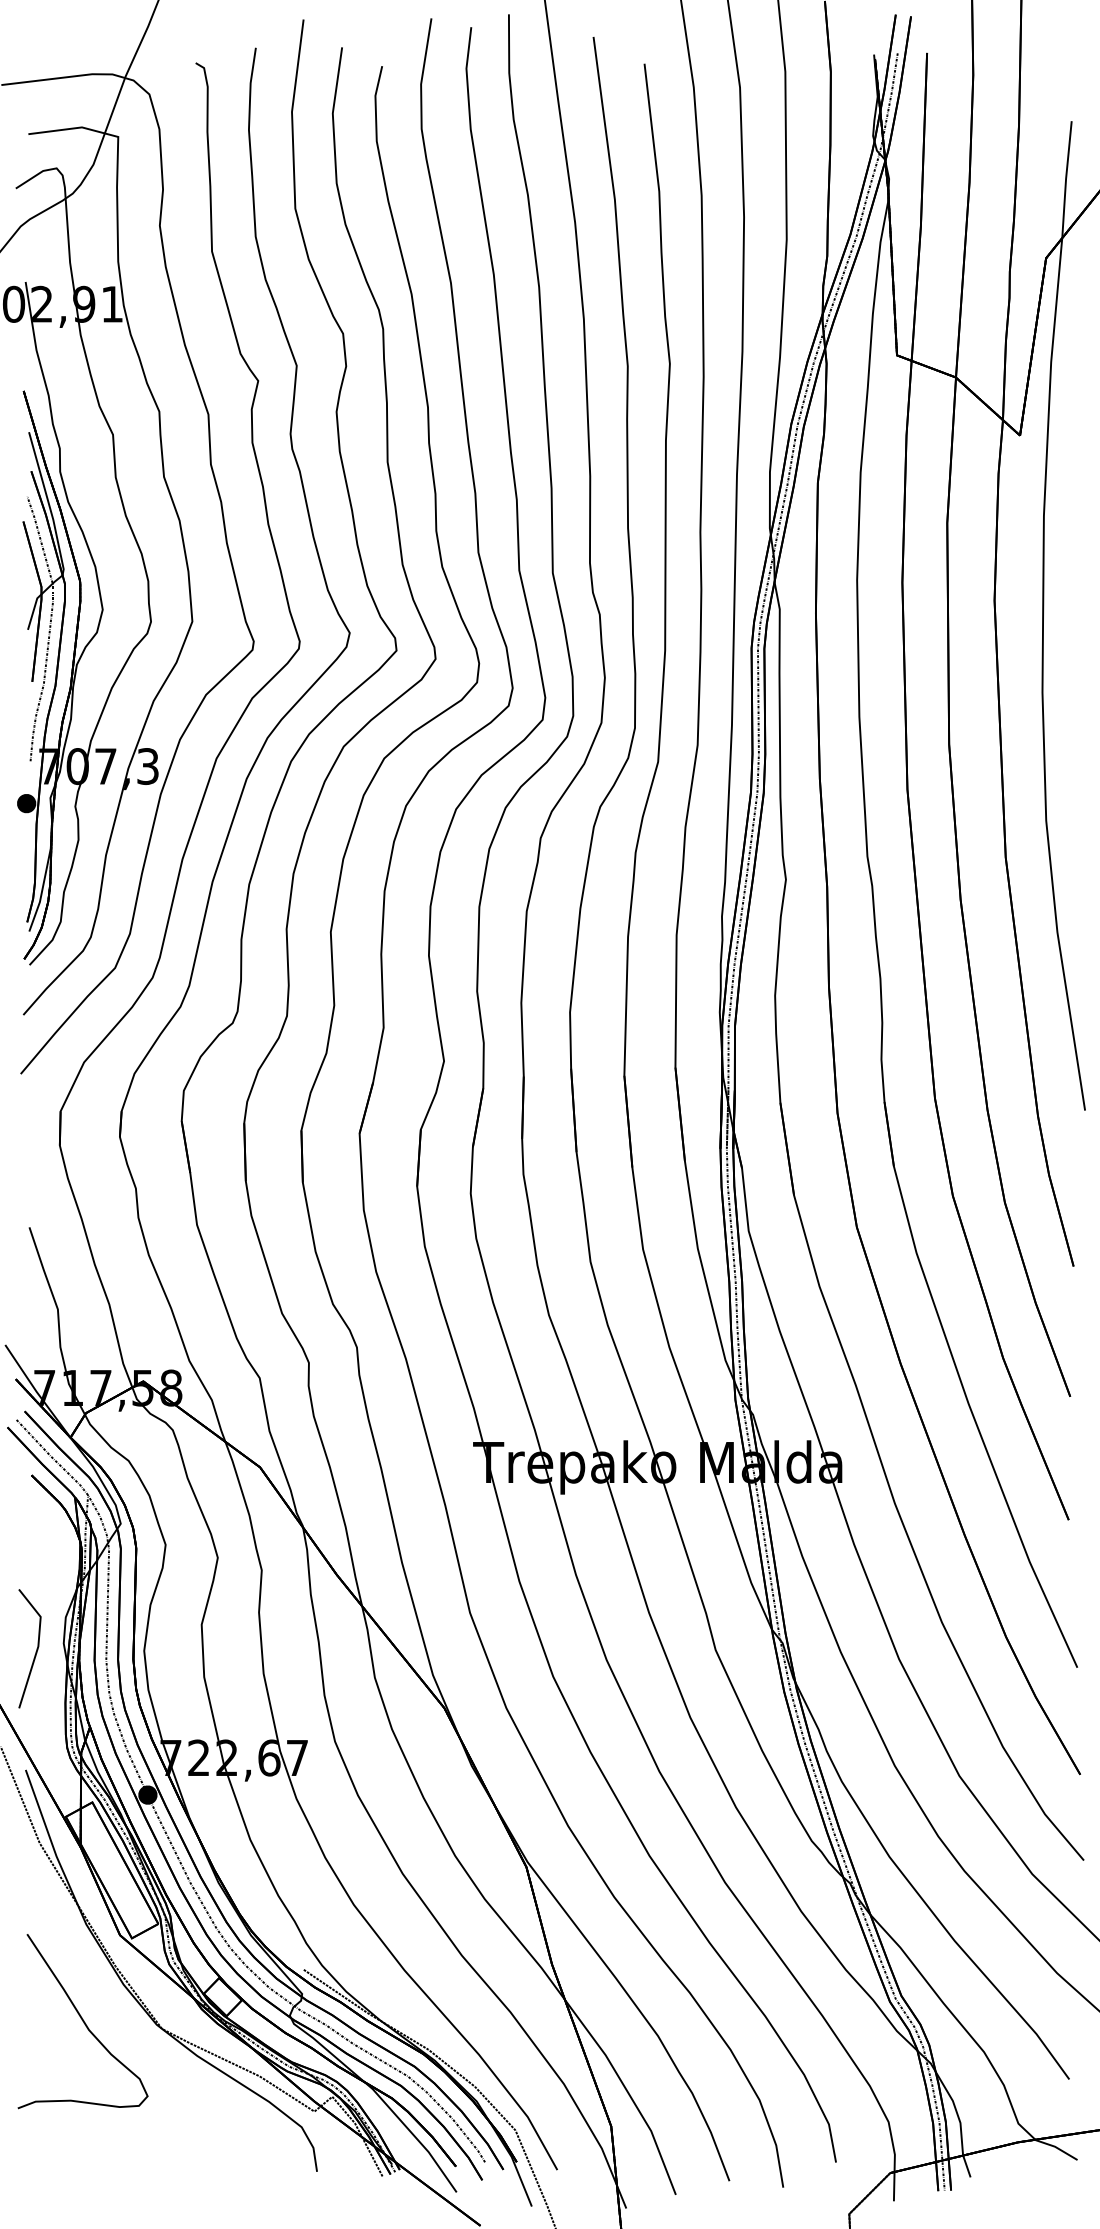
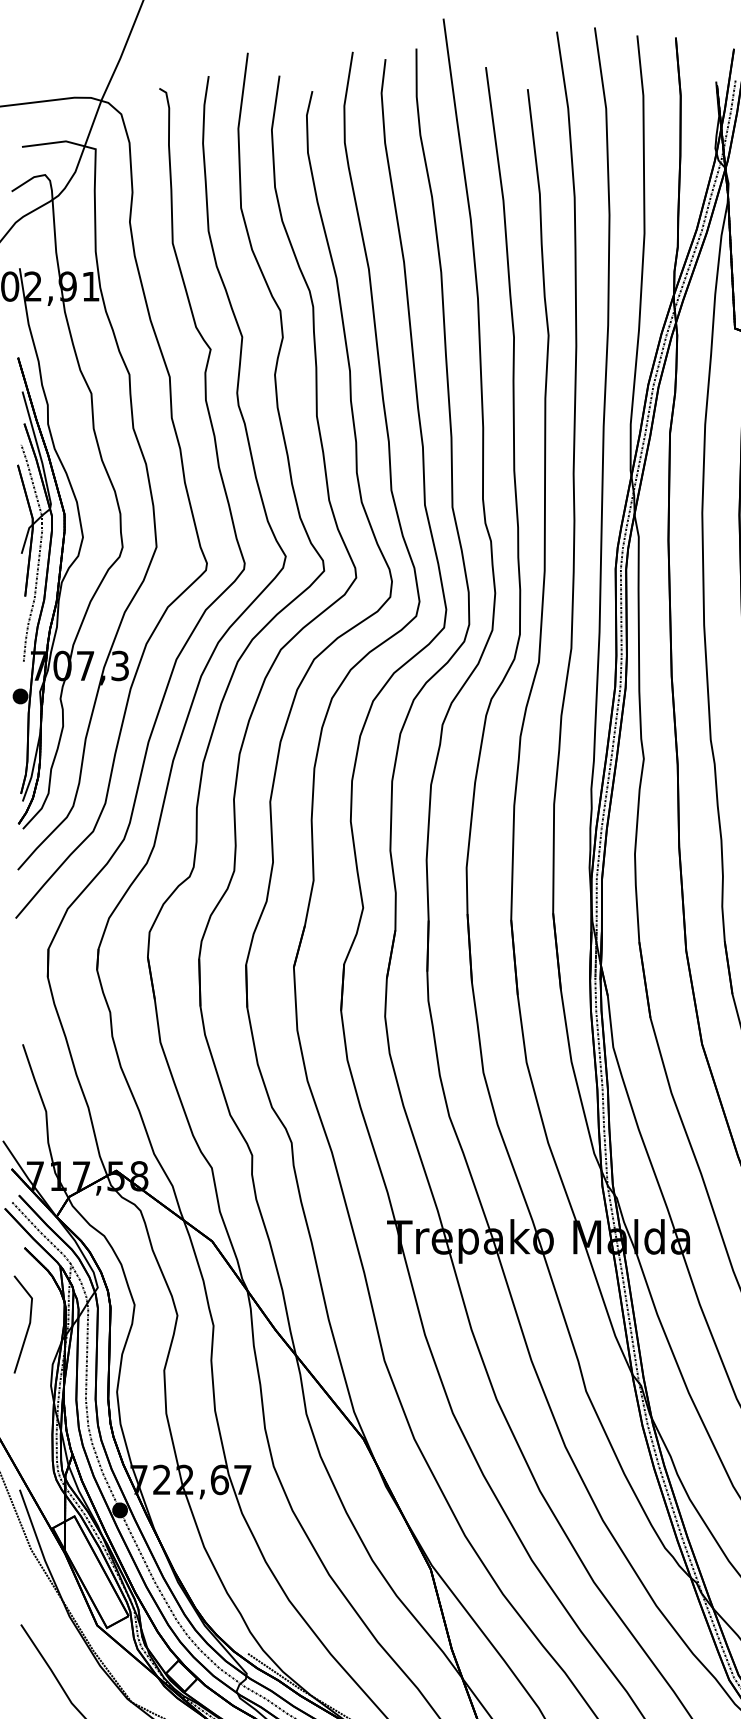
line: (35, 1651) -> (27, 1326), moved

